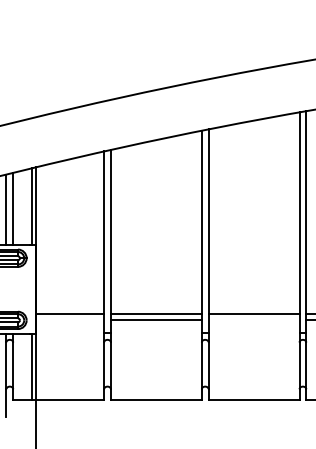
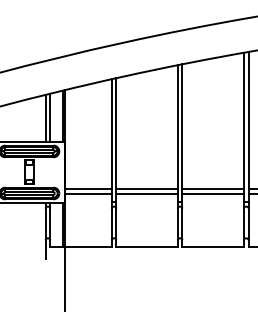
line: (69, 320) -> (88, 193), added
line: (253, 320) -> (212, 193), added

